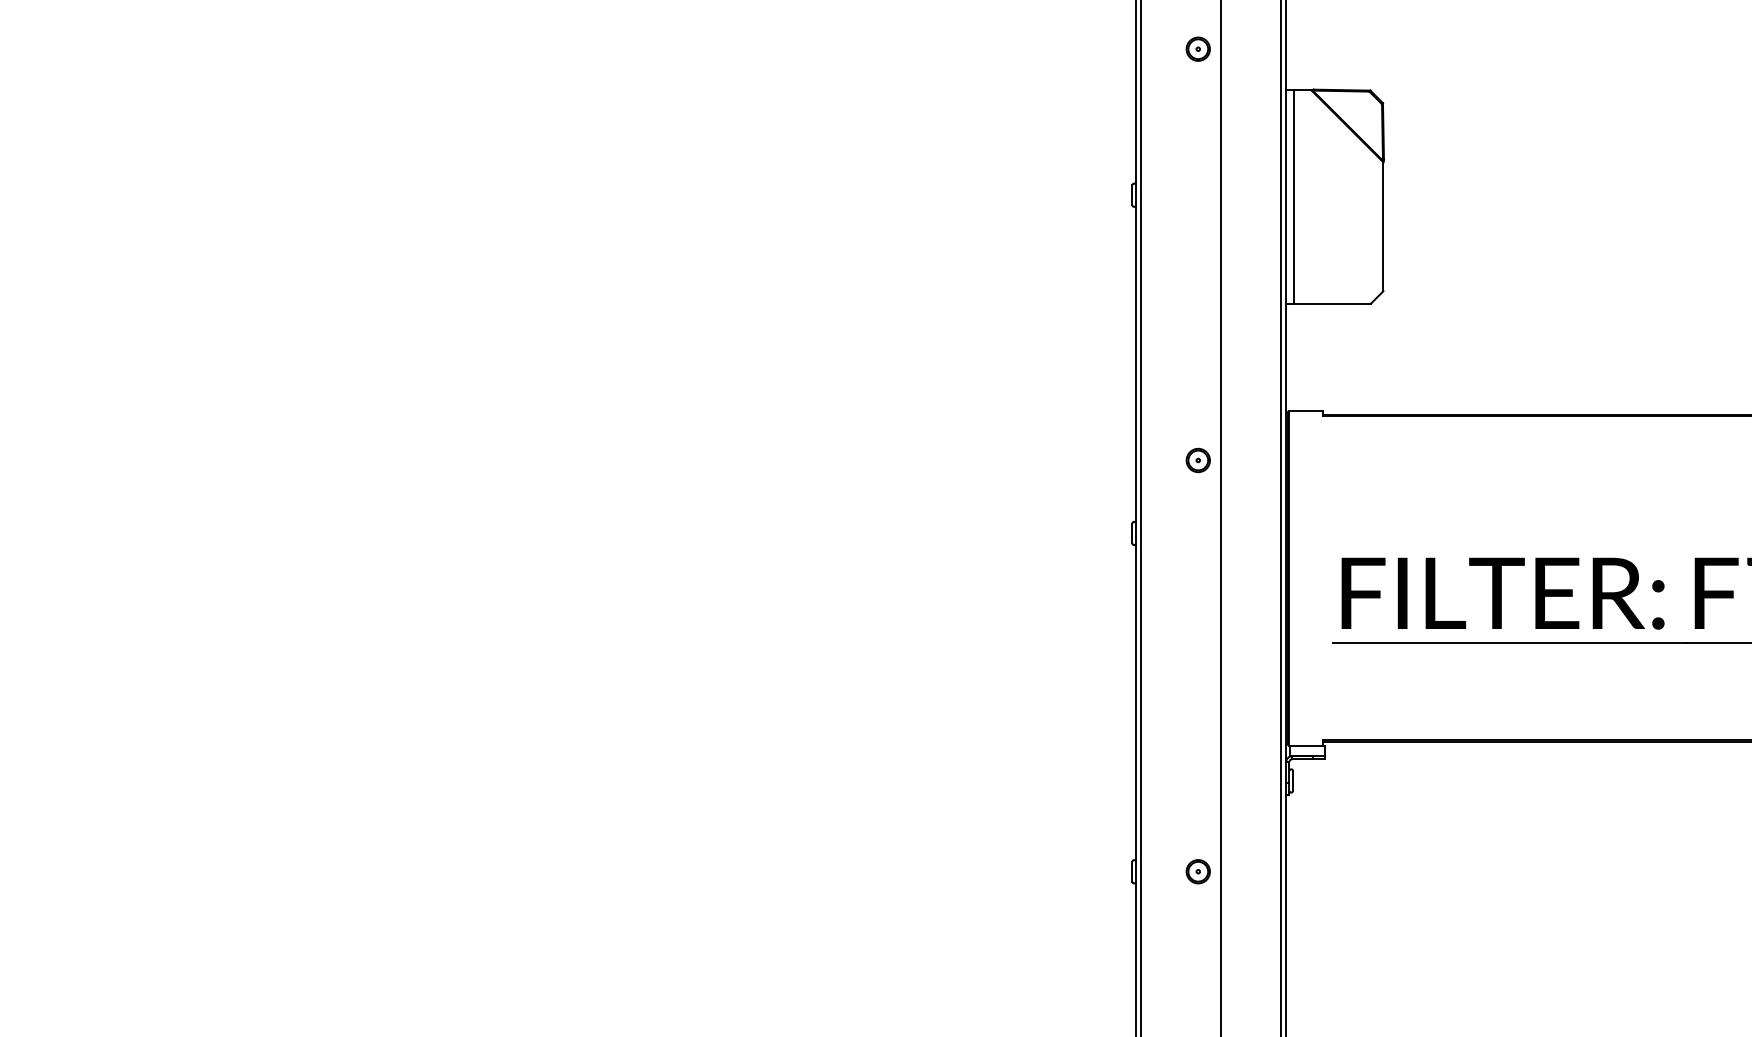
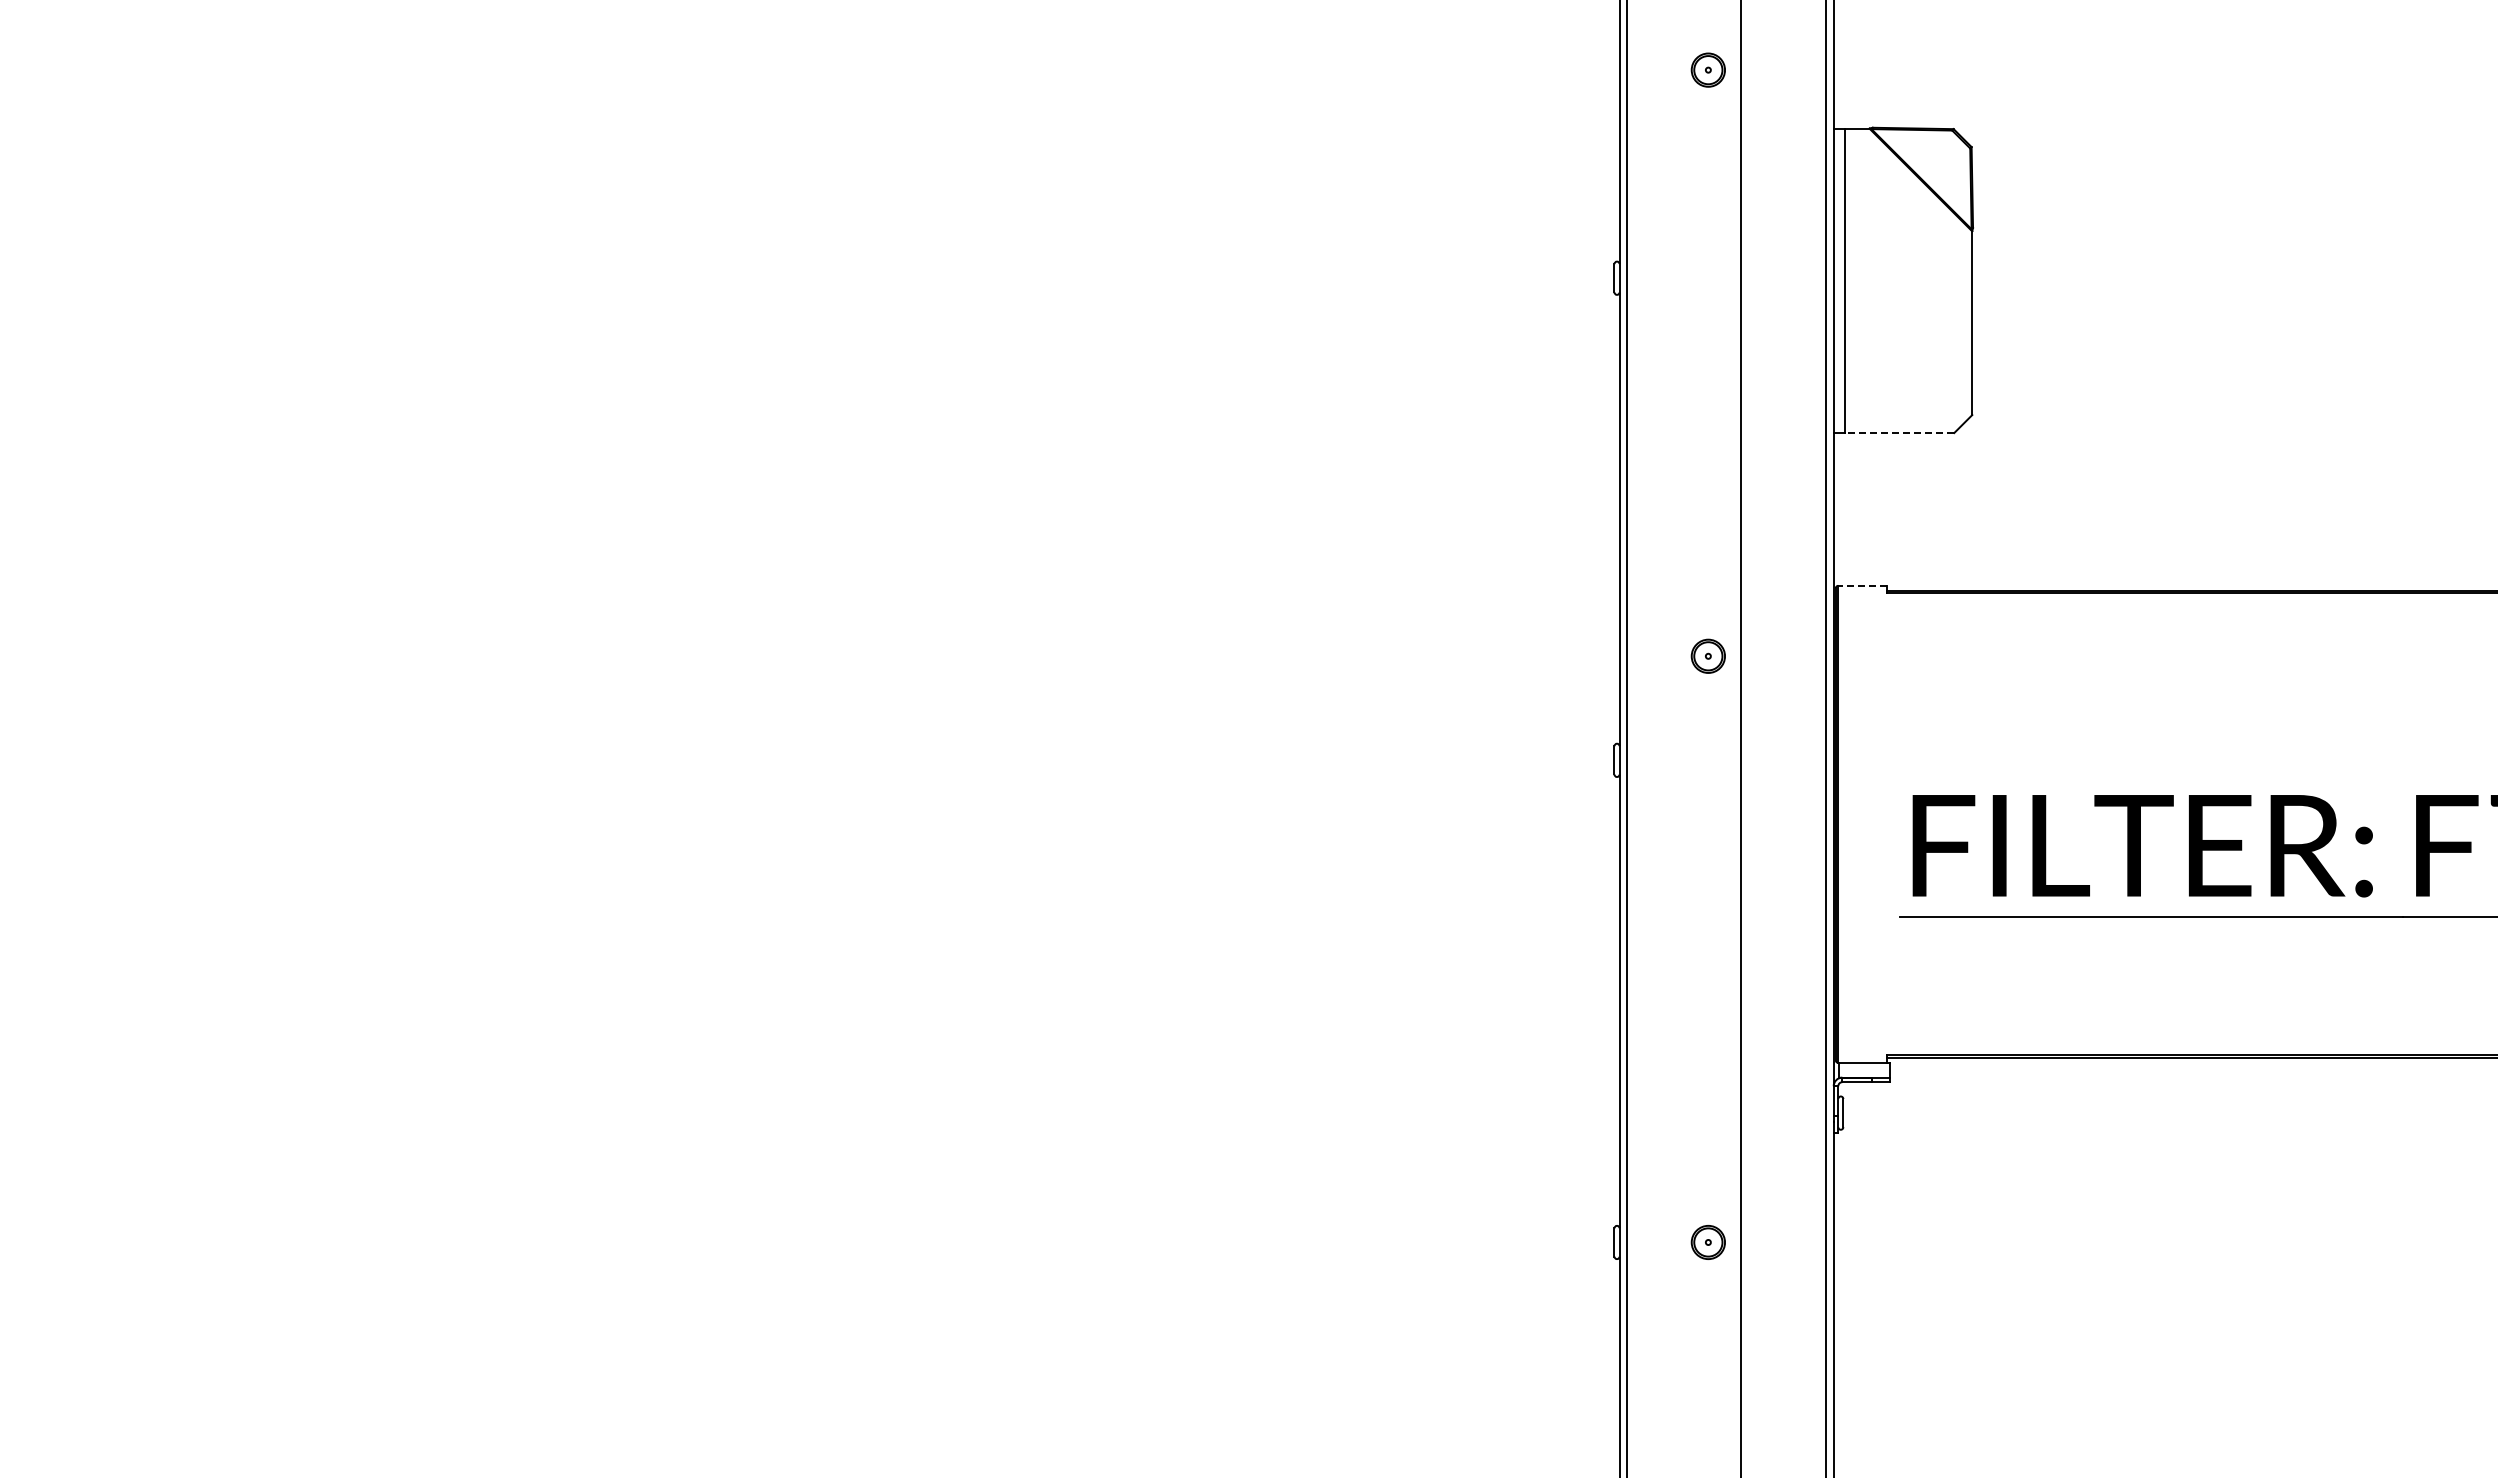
line: (1332, 304) -> (1899, 433), solid -> dashed
line: (1305, 410) -> (1861, 585), solid -> dashed

